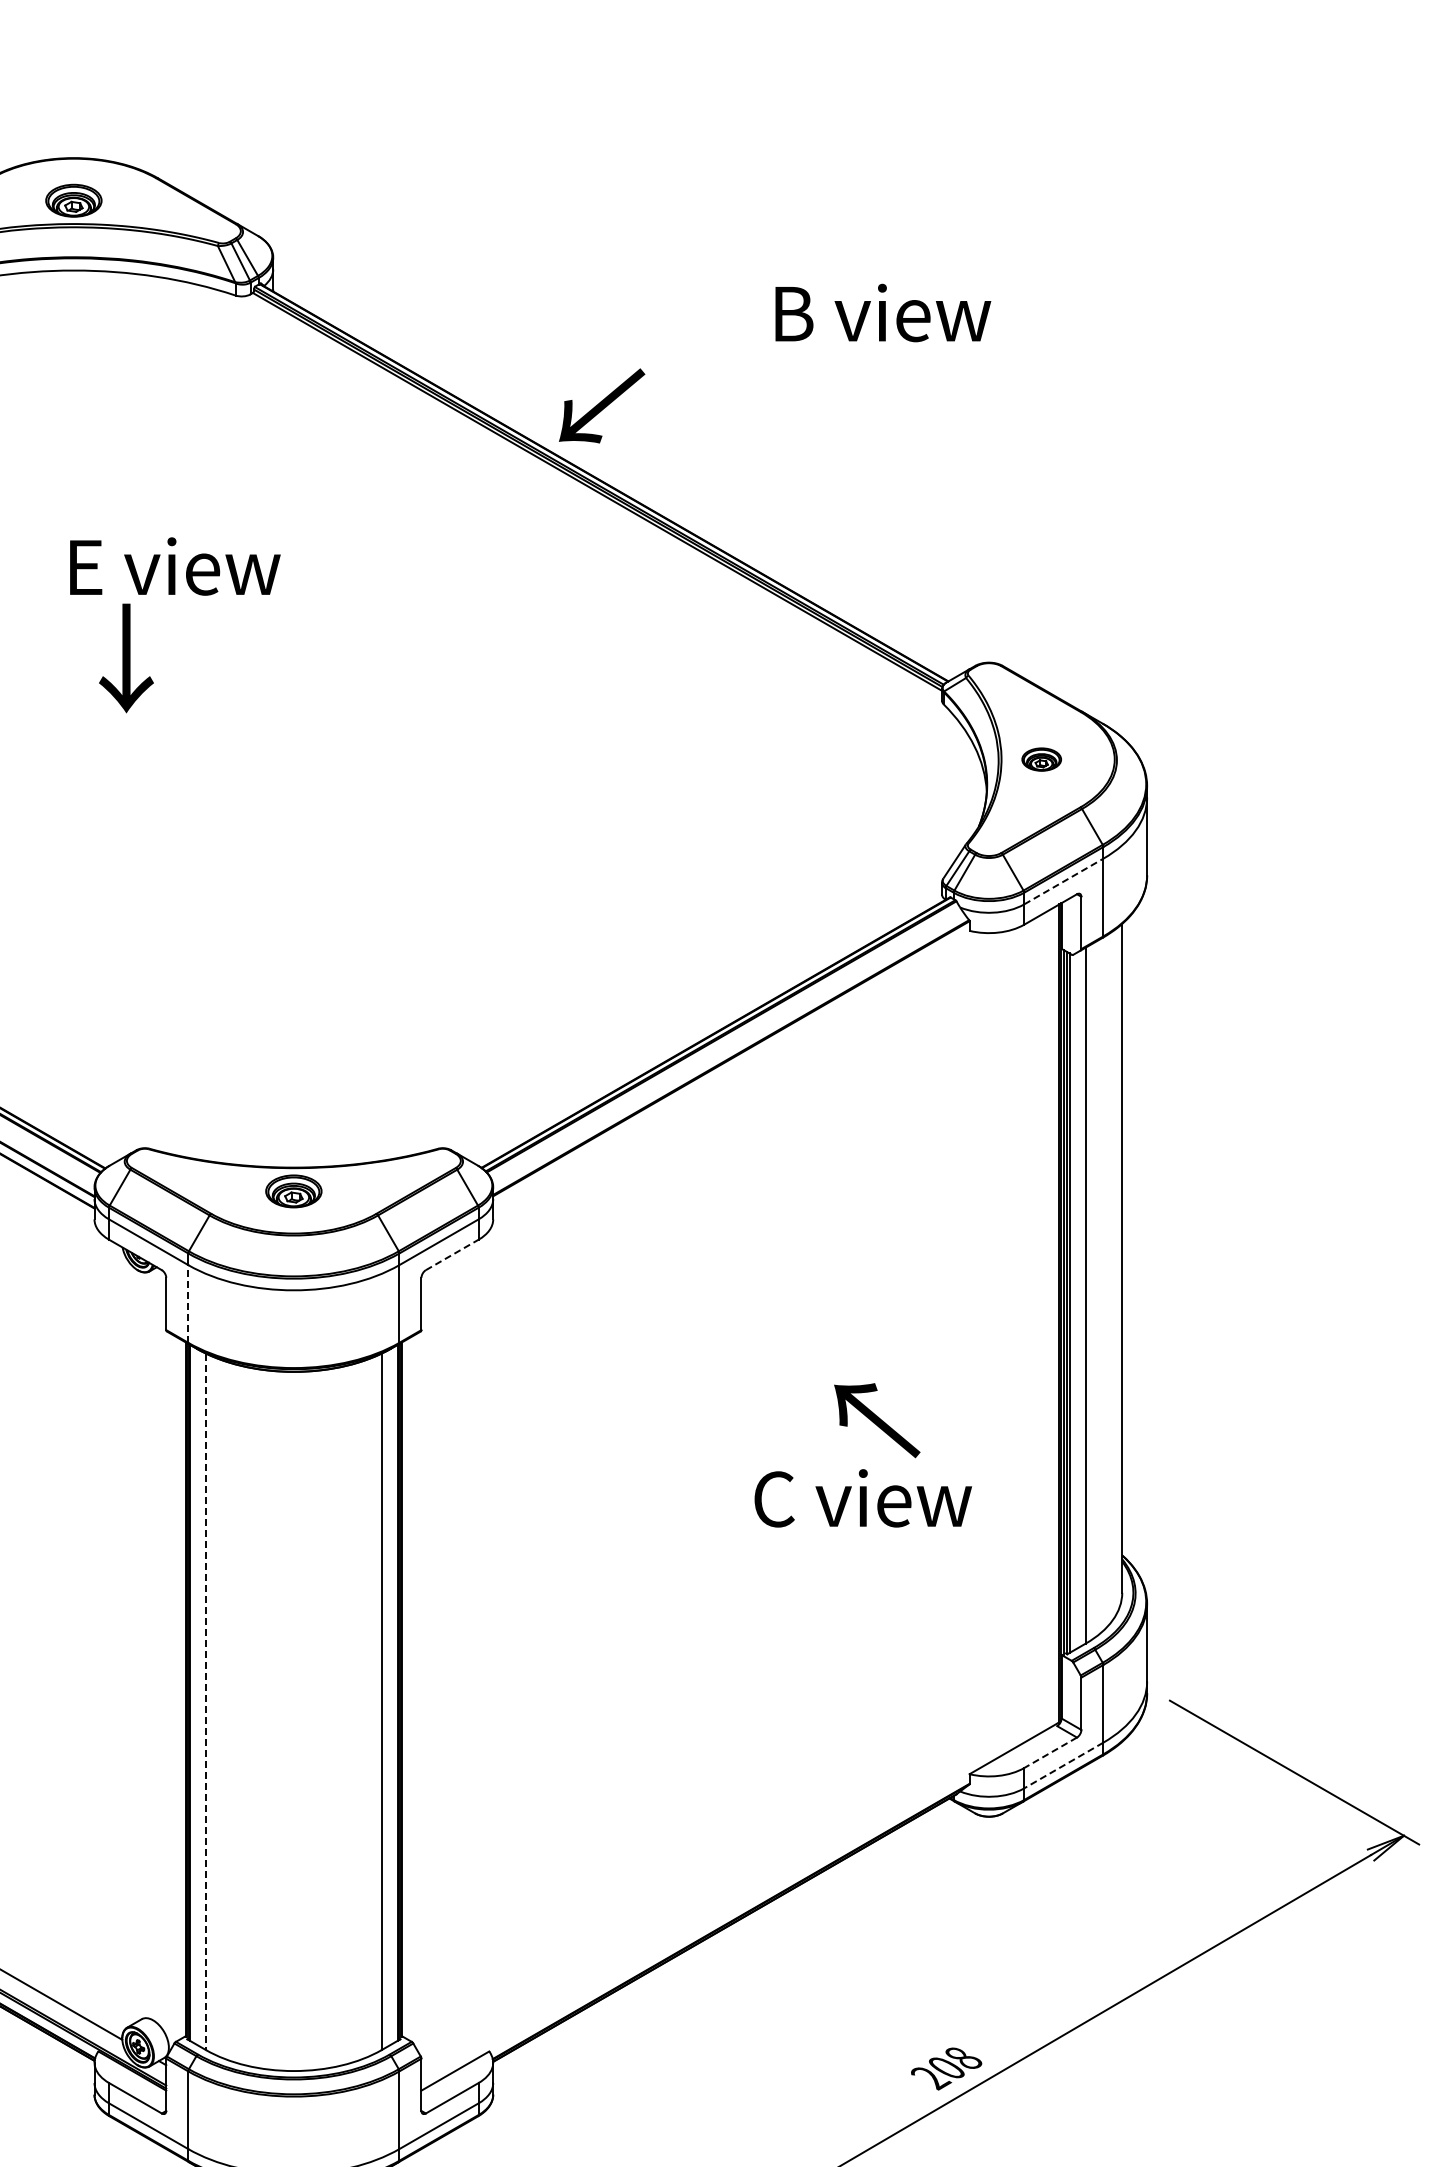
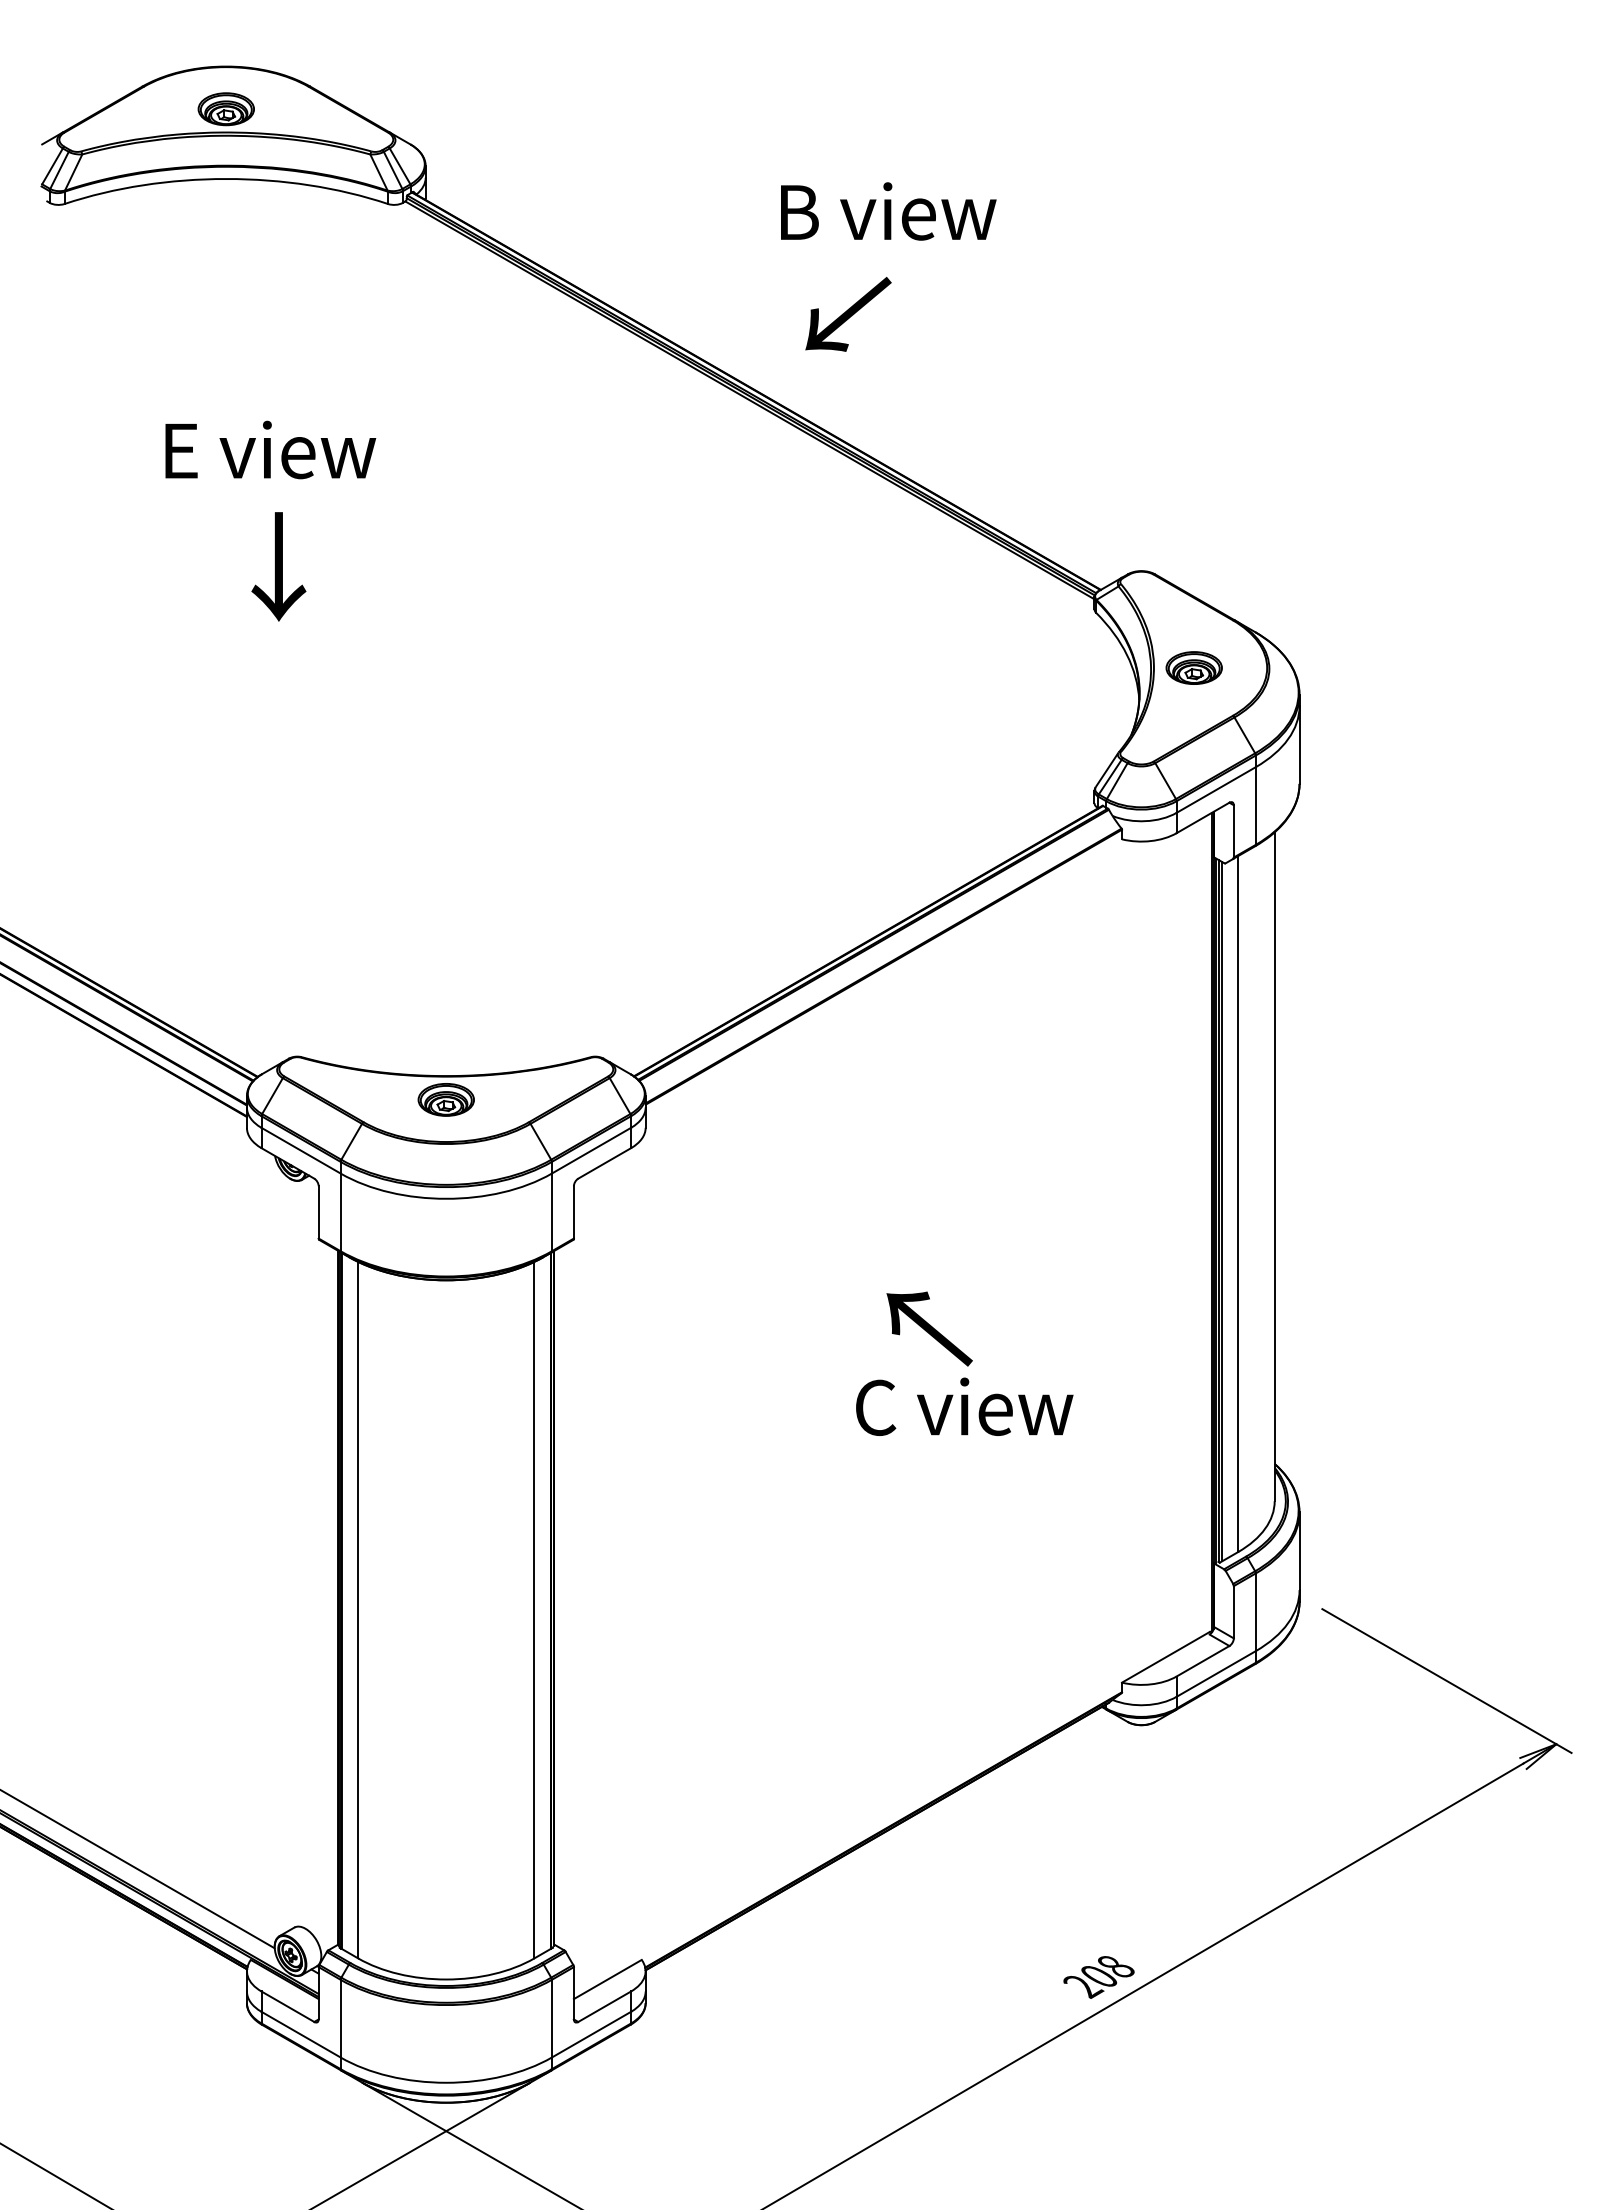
text: (883, 313) -> (888, 211), moved
text: (602, 406) -> (848, 314), moved
text: (175, 566) -> (270, 449), moved
part: (1041, 759) -> (1193, 667), size x1.43
line: (1064, 882) -> (1216, 790), dashed -> solid
line: (453, 1255) -> (605, 1163), dashed -> solid
line: (188, 1304) -> (340, 1212), dashed -> solid
text: (877, 1420) -> (929, 1328), moved
text: (863, 1498) -> (964, 1406), moved
line: (206, 1702) -> (358, 1610), dashed -> solid
line: (1050, 1753) -> (1202, 1661), dashed -> solid
line: (1064, 1765) -> (1216, 1673), dashed -> solid

